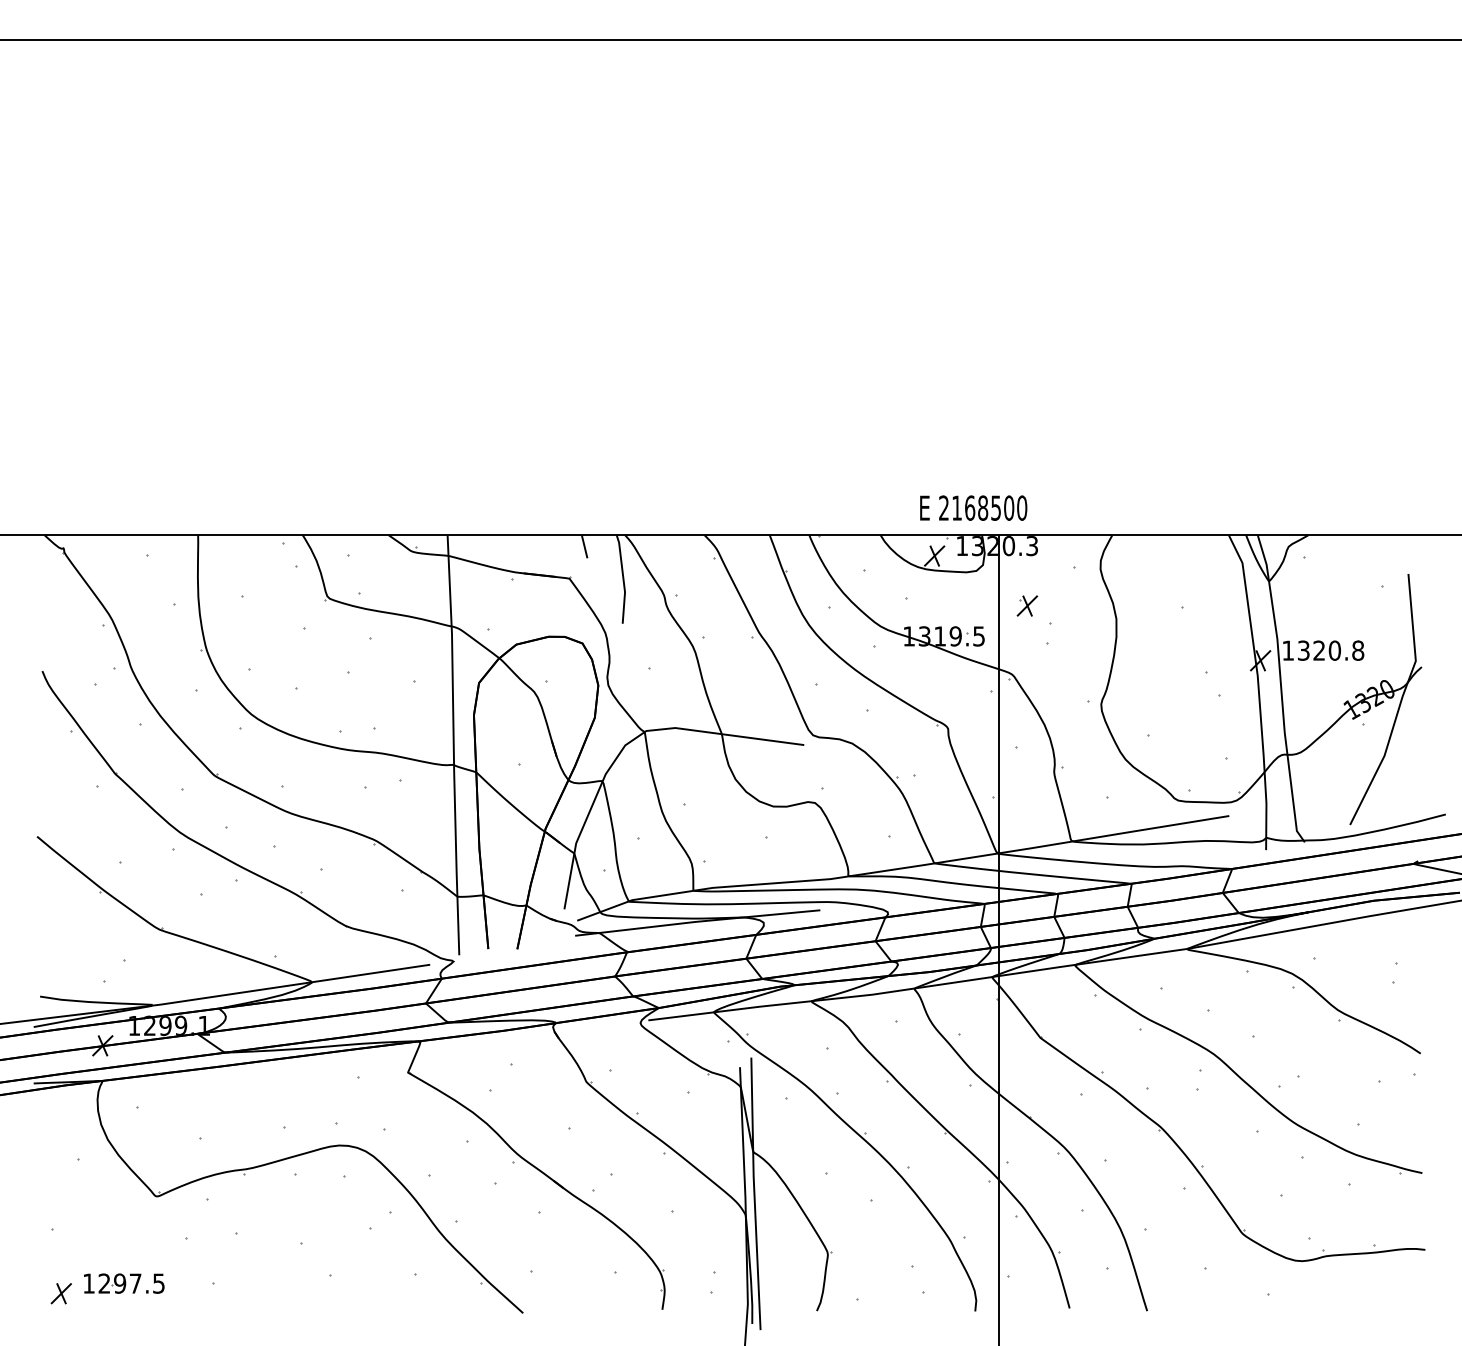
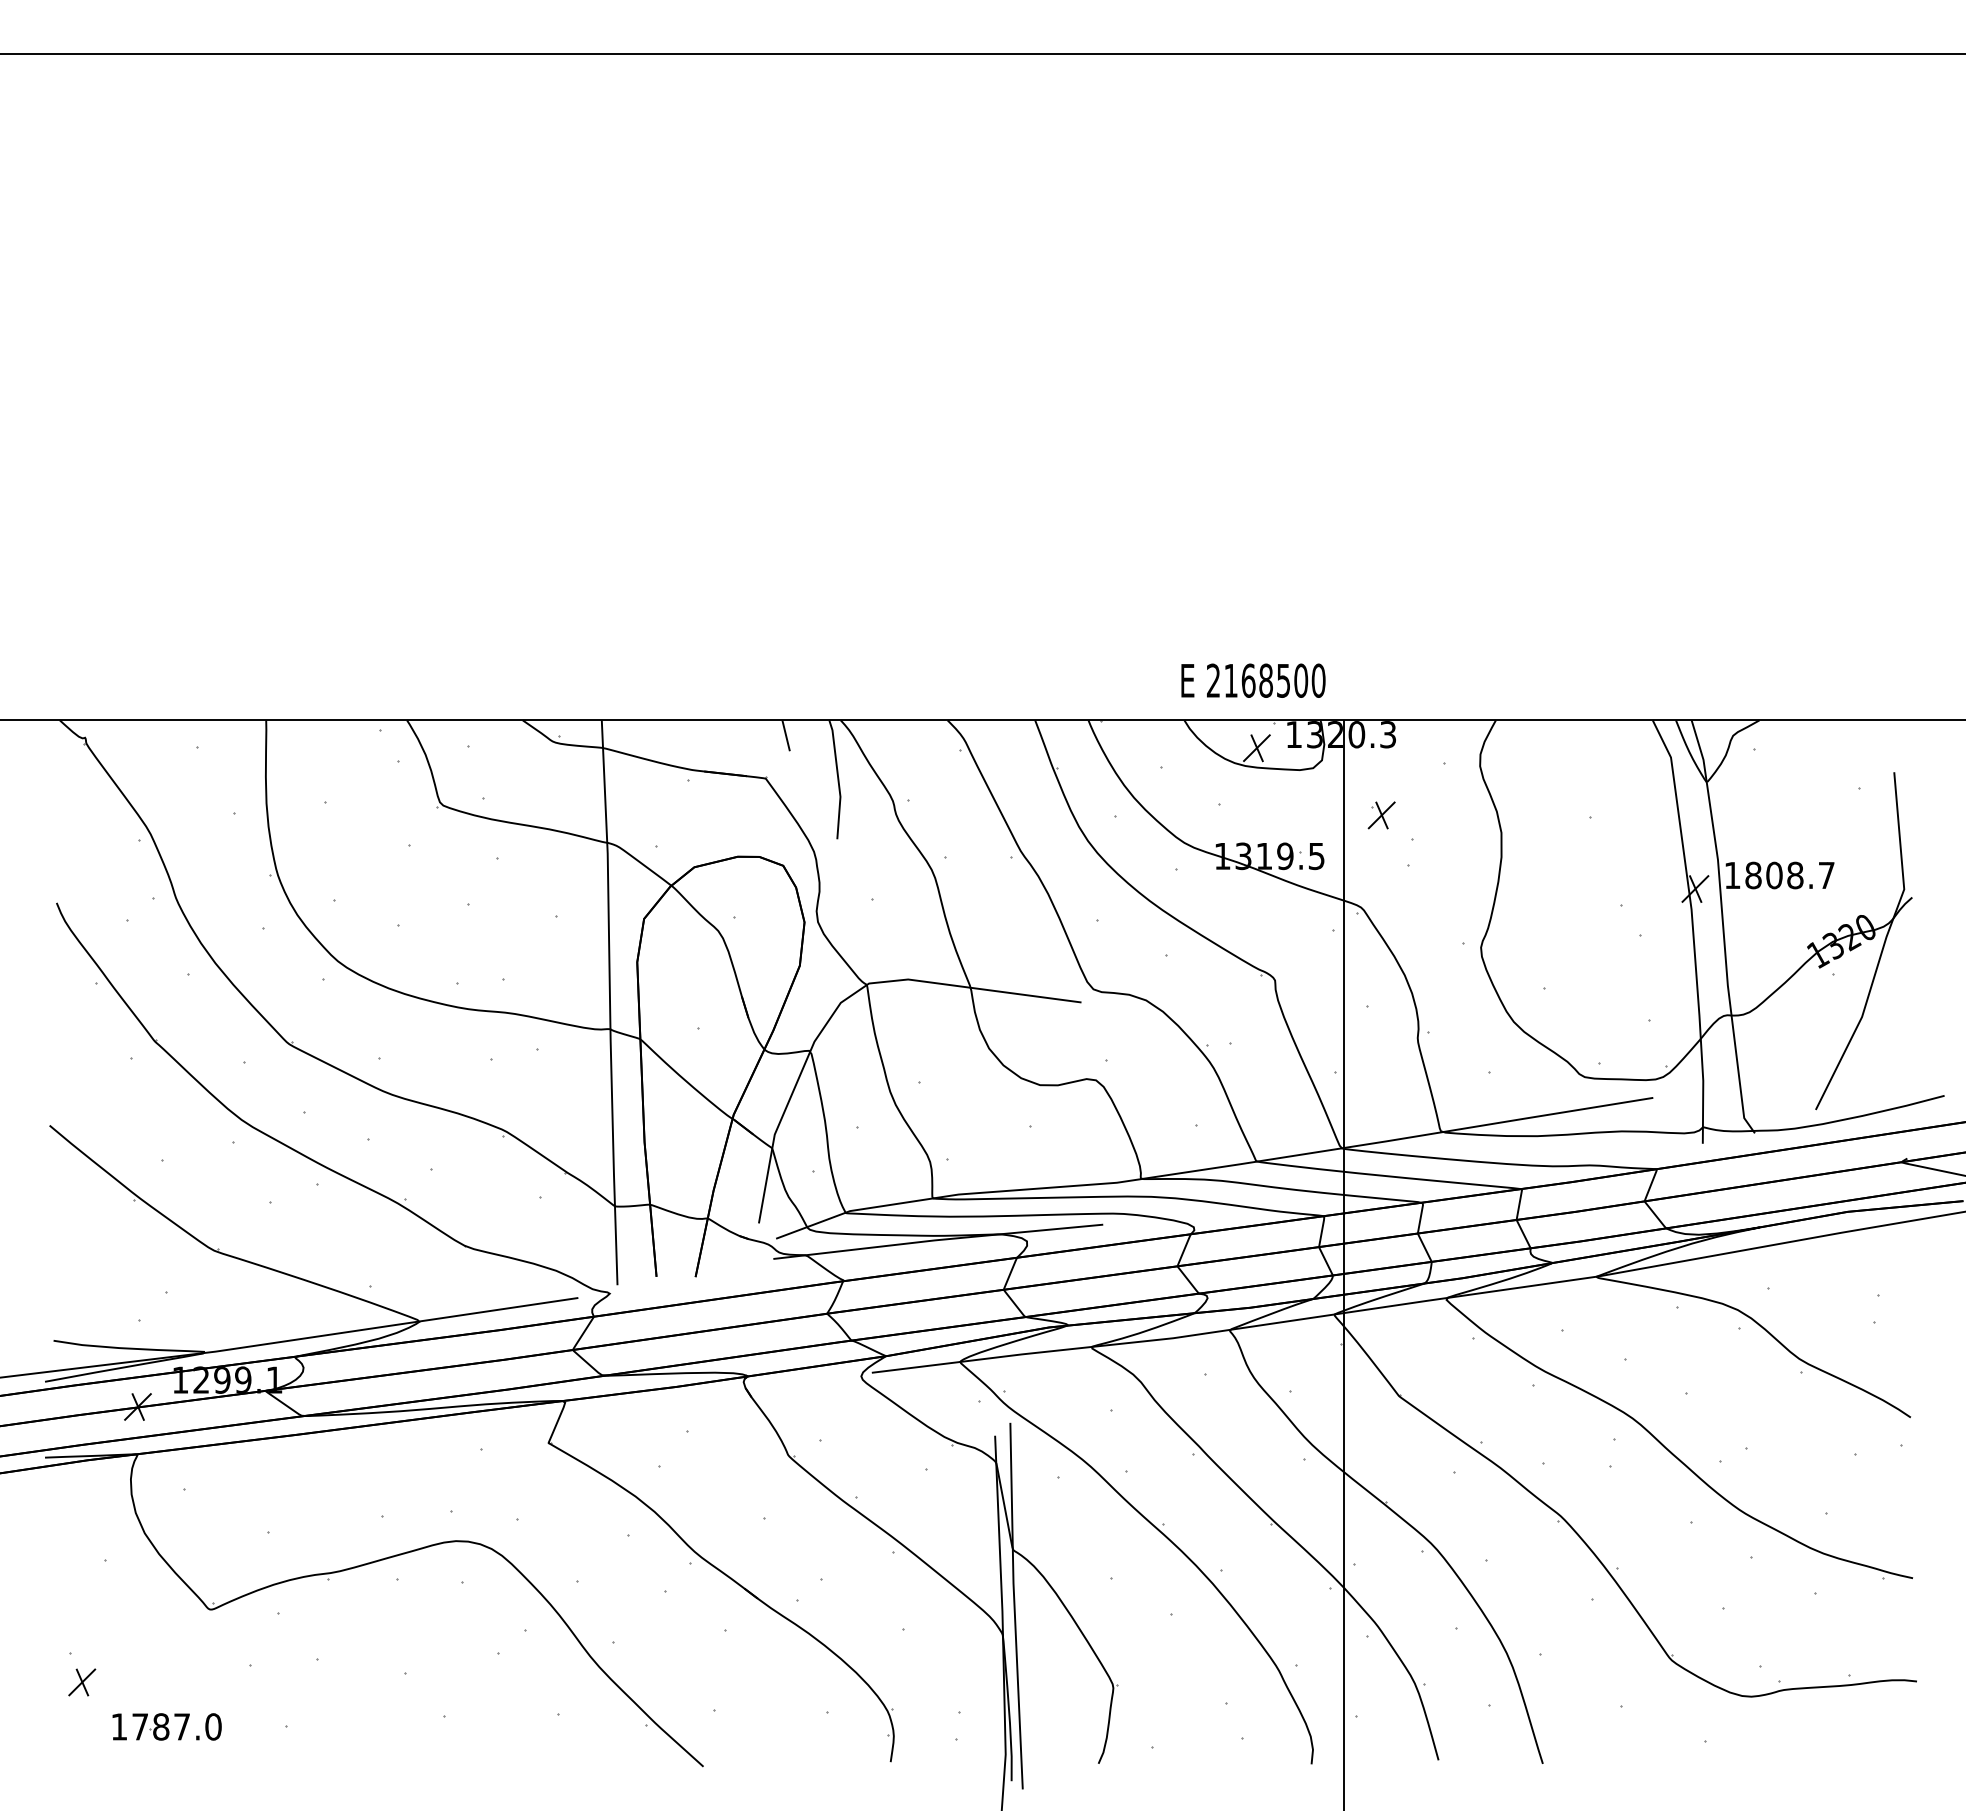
text: (973, 507) -> (1253, 680), moved
text: (1330, 650) -> (1789, 875), 1320.8 -> 1808.7
text: (131, 1283) -> (176, 1726), 1297.5 -> 1787.0
part: (61, 1293) -> (82, 1682), moved

